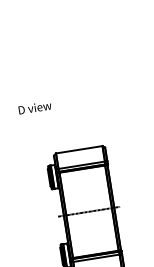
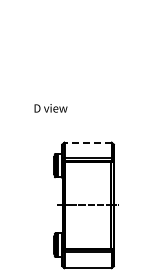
text: (34, 108) -> (50, 108), moved
line: (78, 149) -> (87, 142), solid -> dashed

